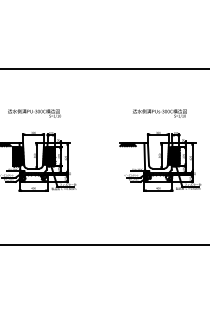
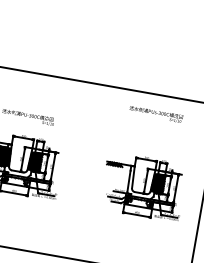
text: (159, 113) -> (155, 114), moved

